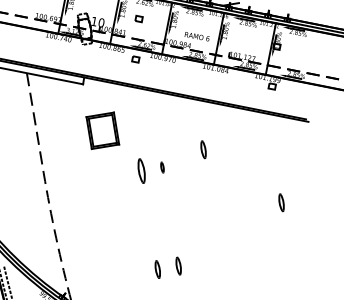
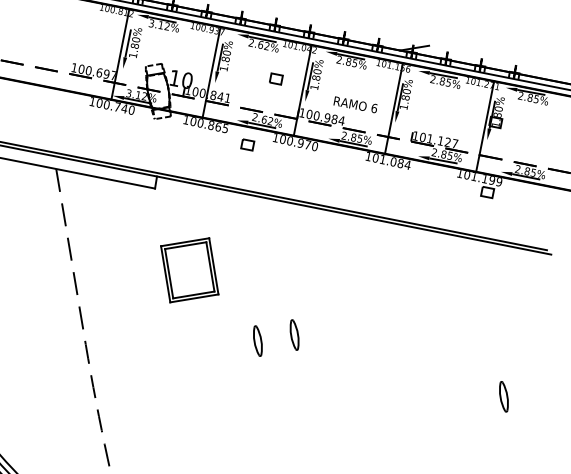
part: (138, 18) -> (275, 78), moved
part: (203, 149) -> (366, 303), removed
part: (162, 167) -> (294, 334), size x1.67
part: (141, 170) -> (257, 340), size x0.71

